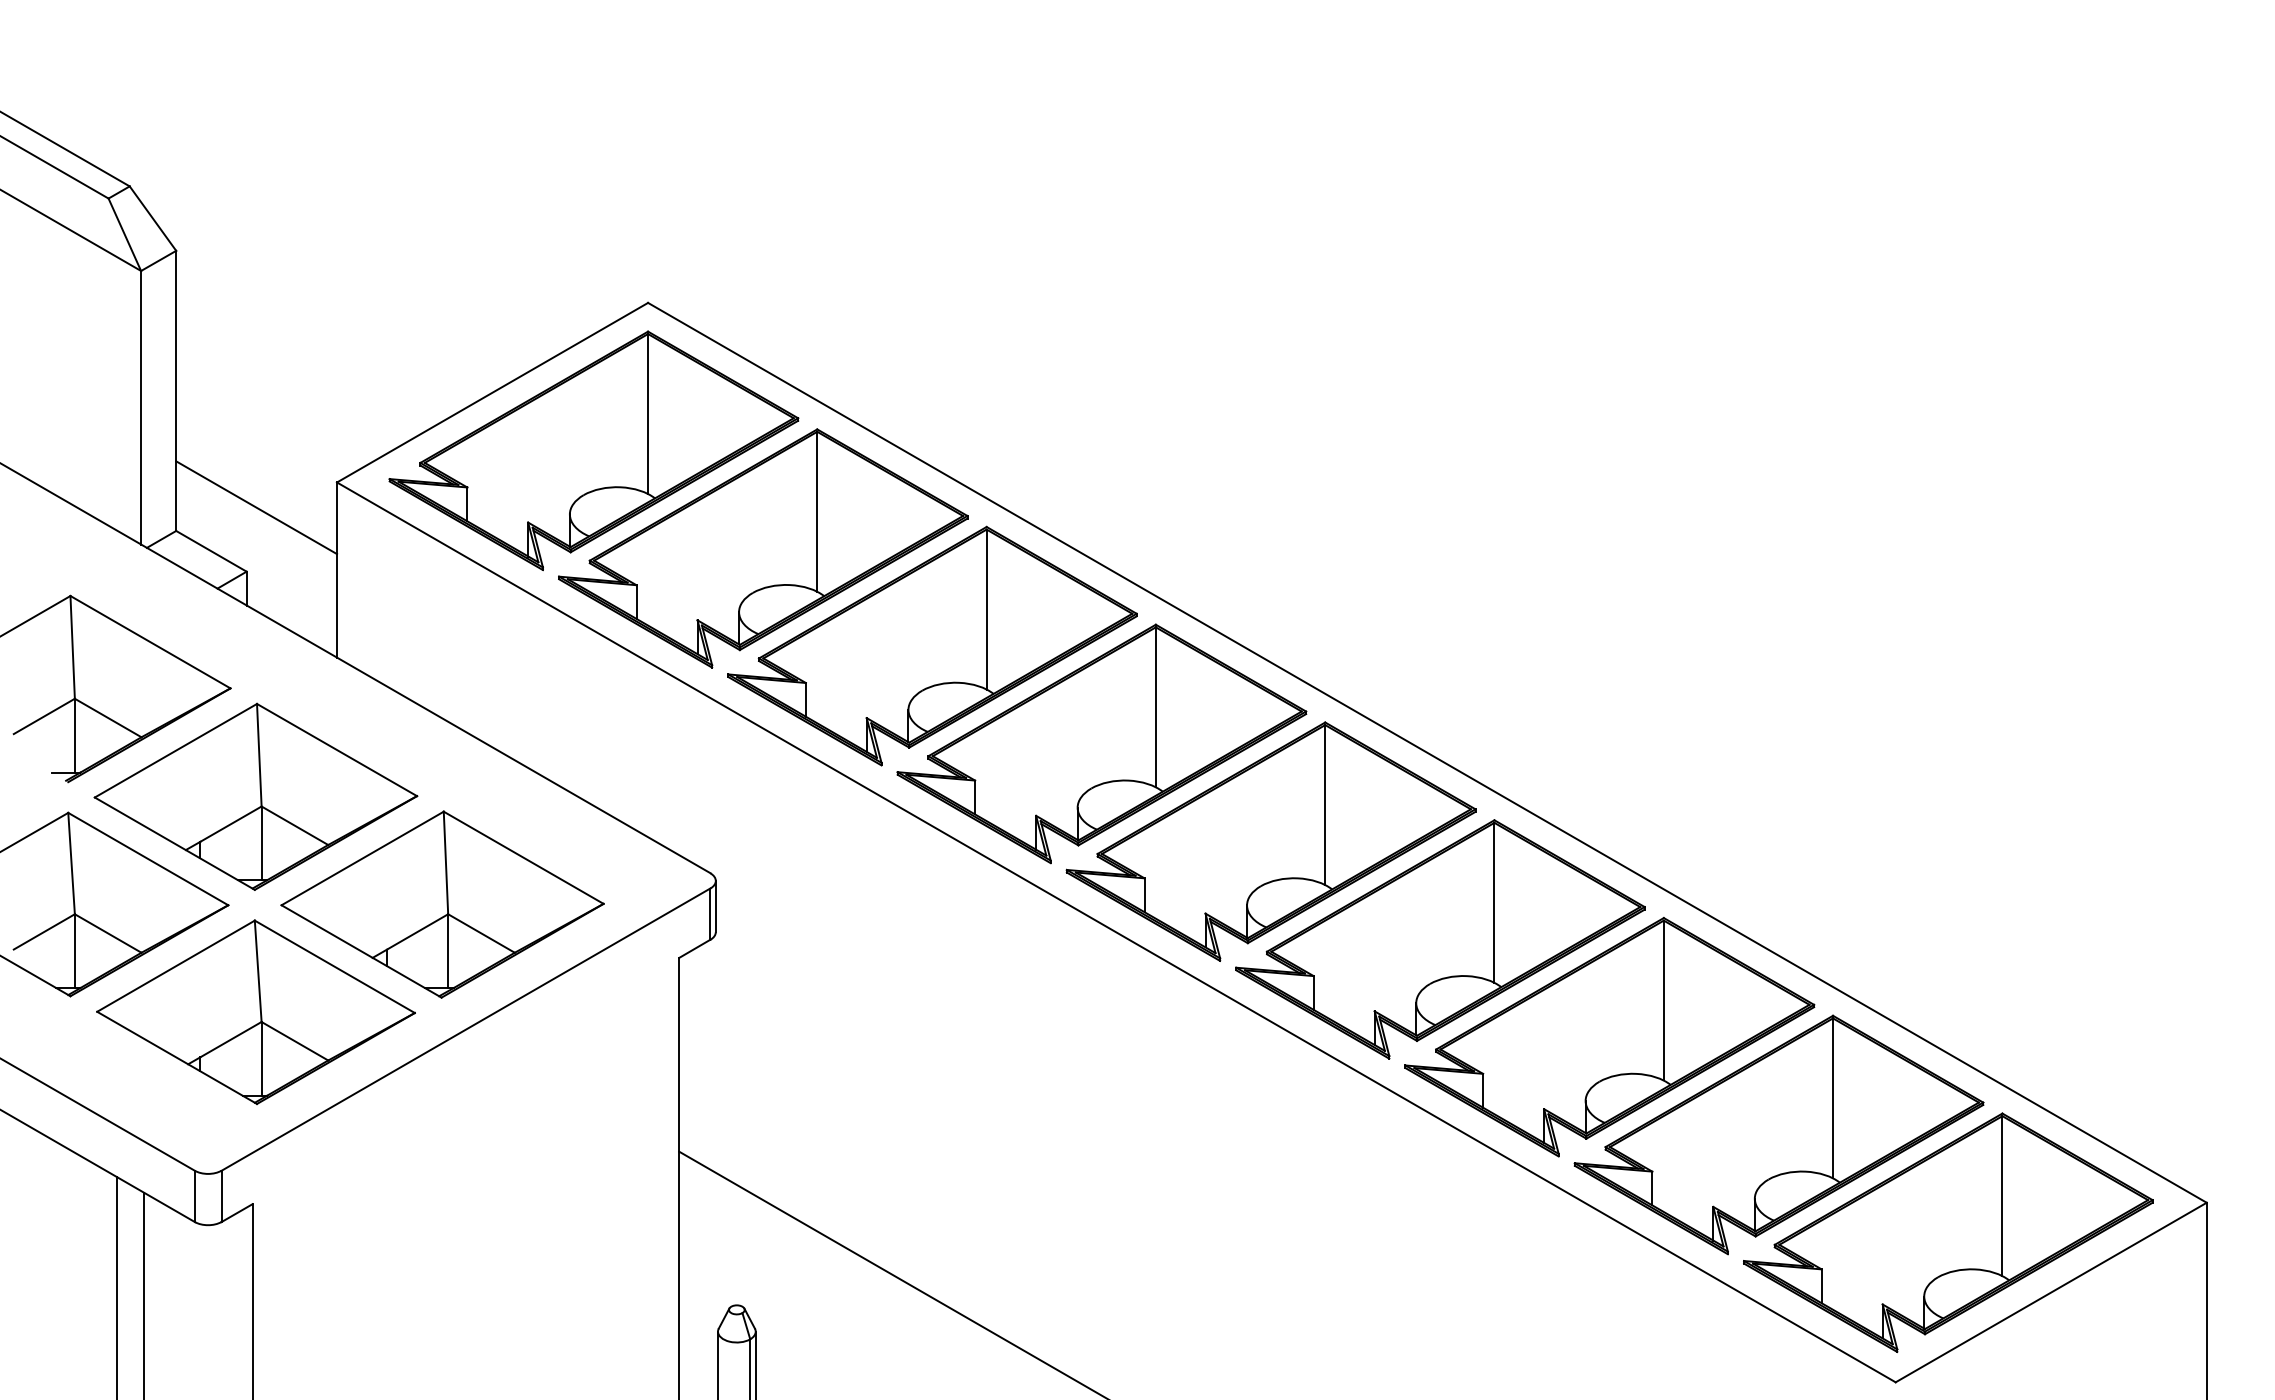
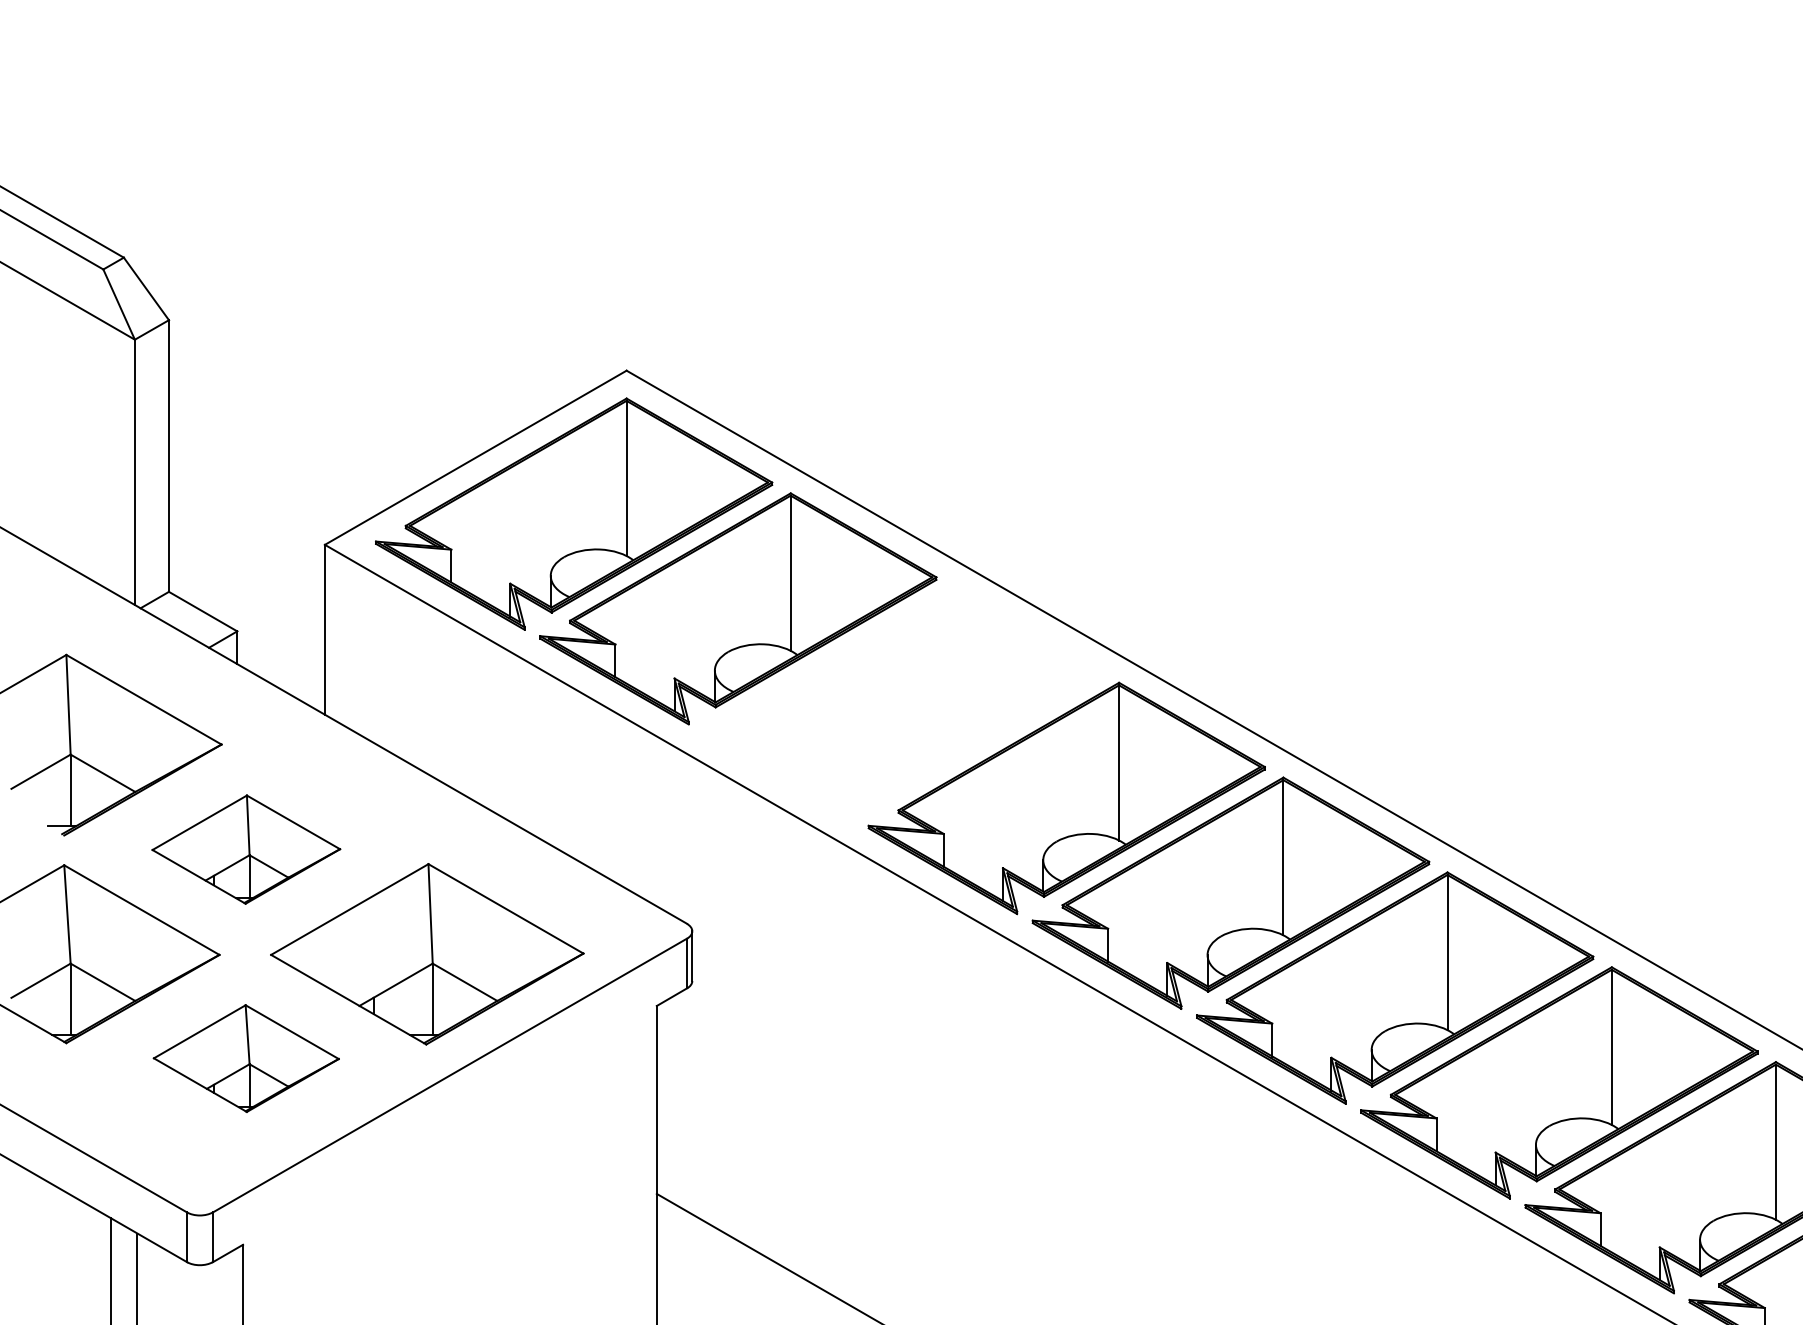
line: (256, 507) -> (246, 569), removed
part: (932, 645) -> (902, 702), removed
part: (255, 796) -> (245, 849), size x0.6
part: (255, 1011) -> (245, 1057), size x0.6

